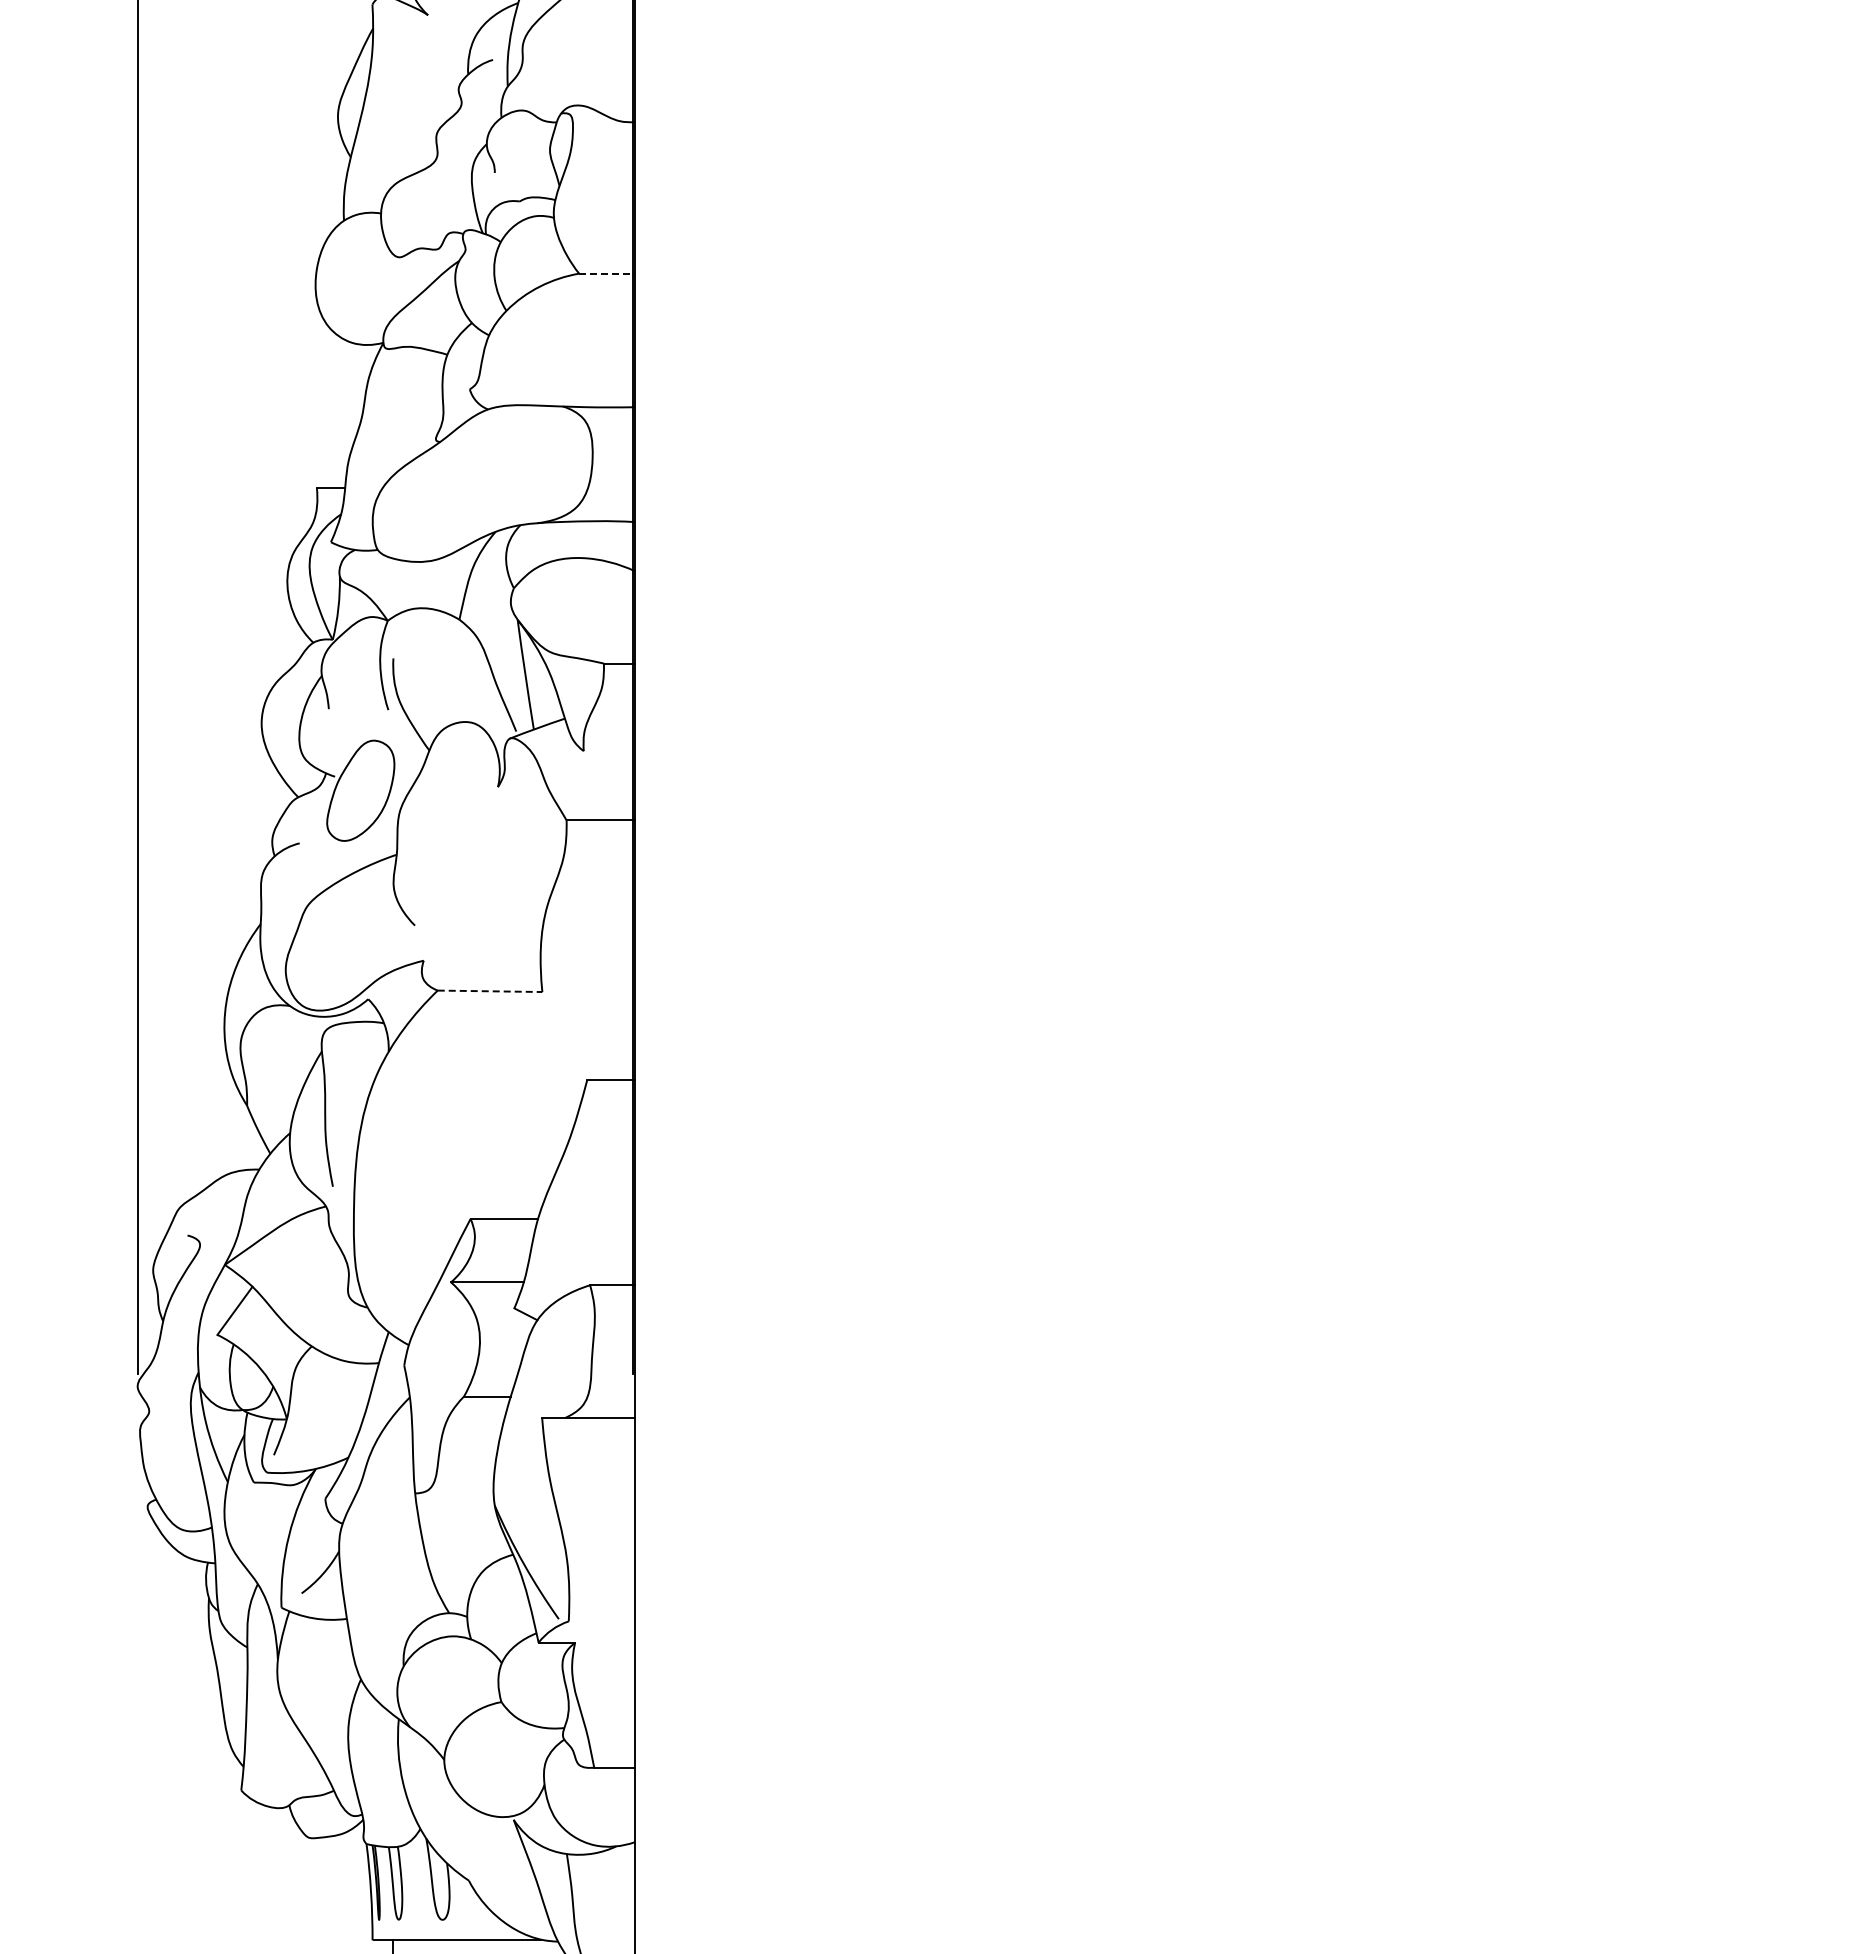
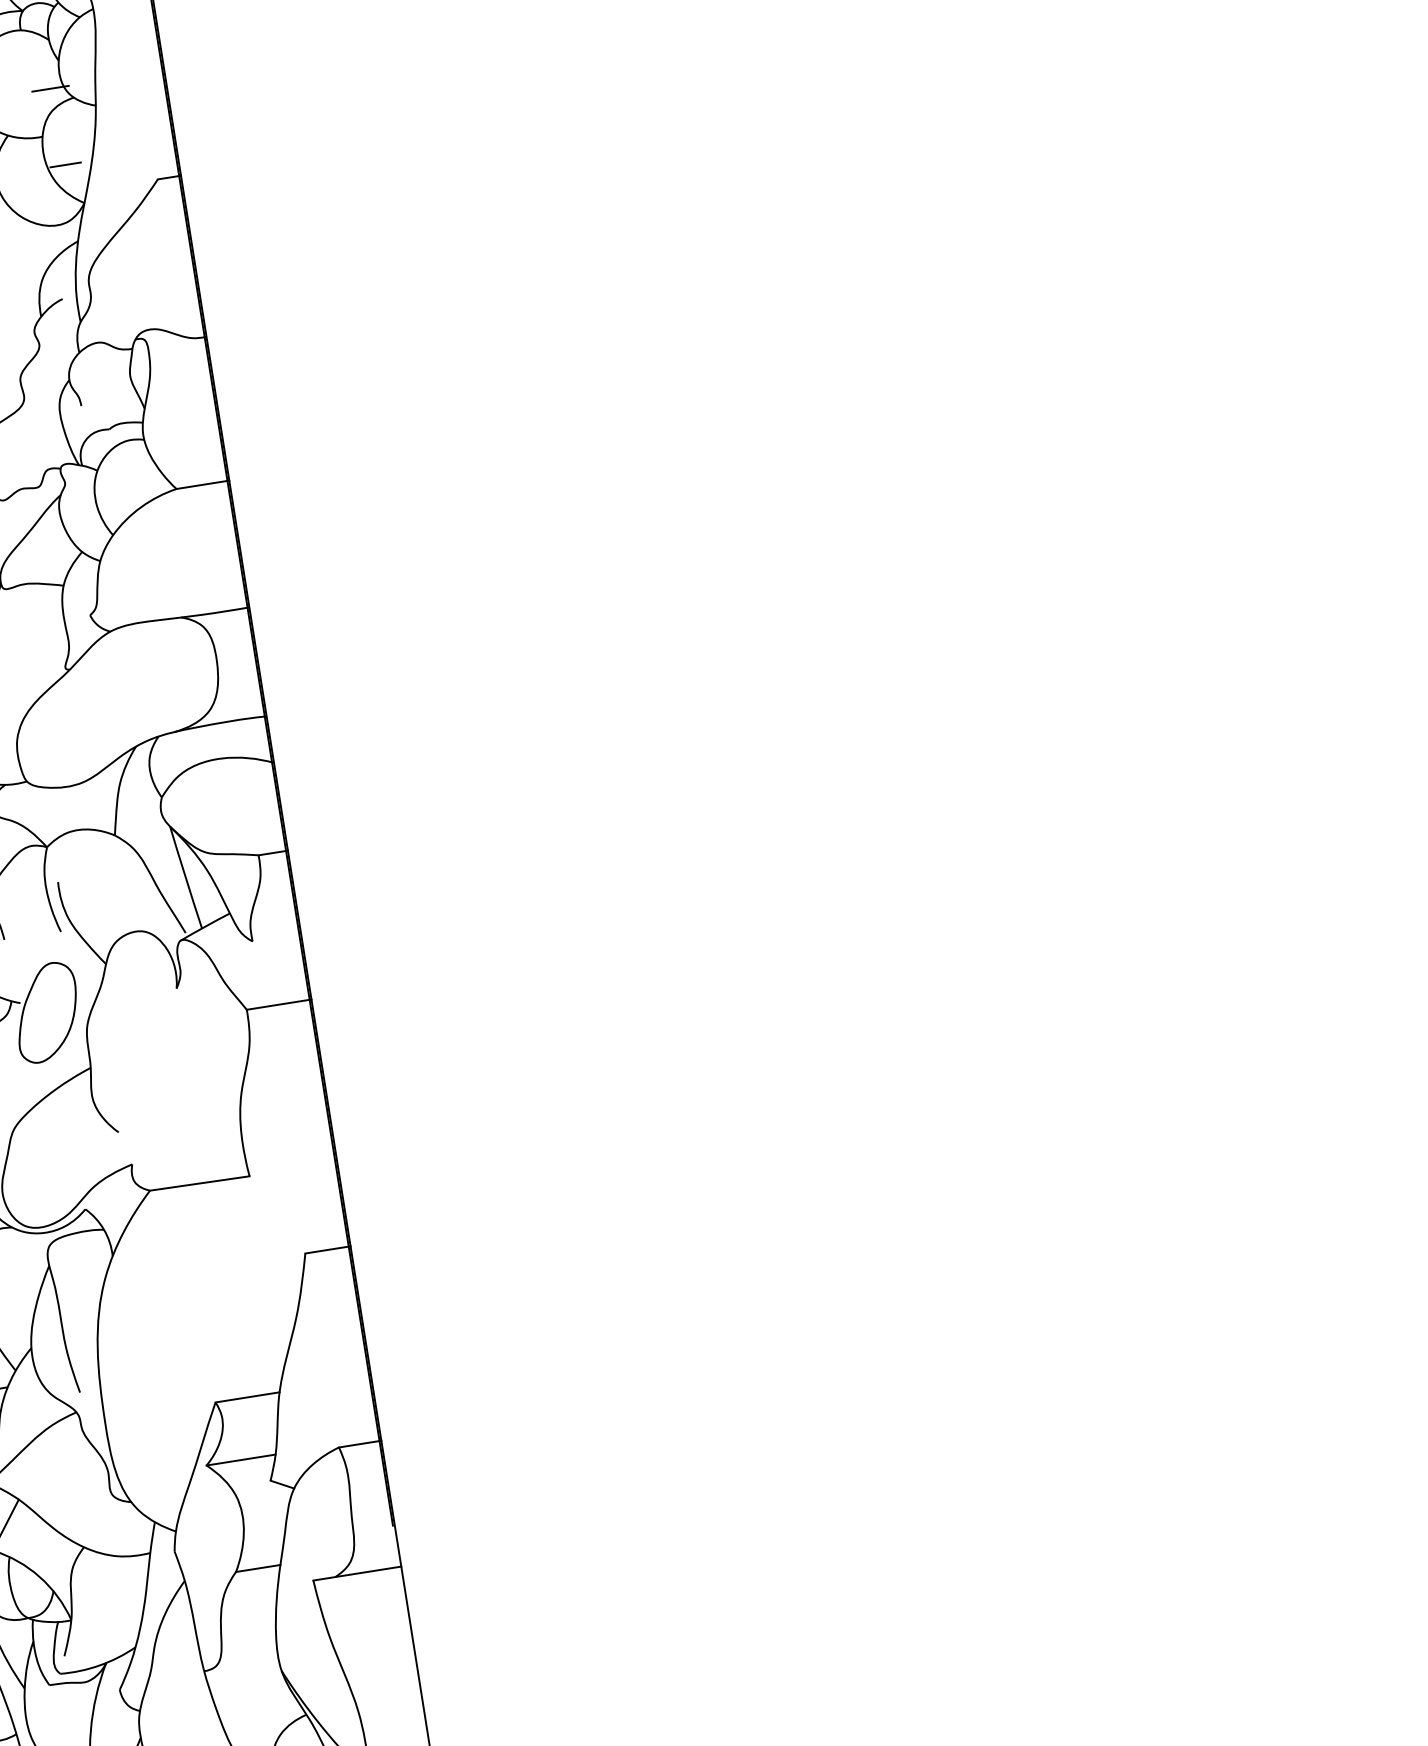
line: (607, 273) -> (203, 484), dashed -> solid
line: (490, 991) -> (200, 1183), dashed -> solid

